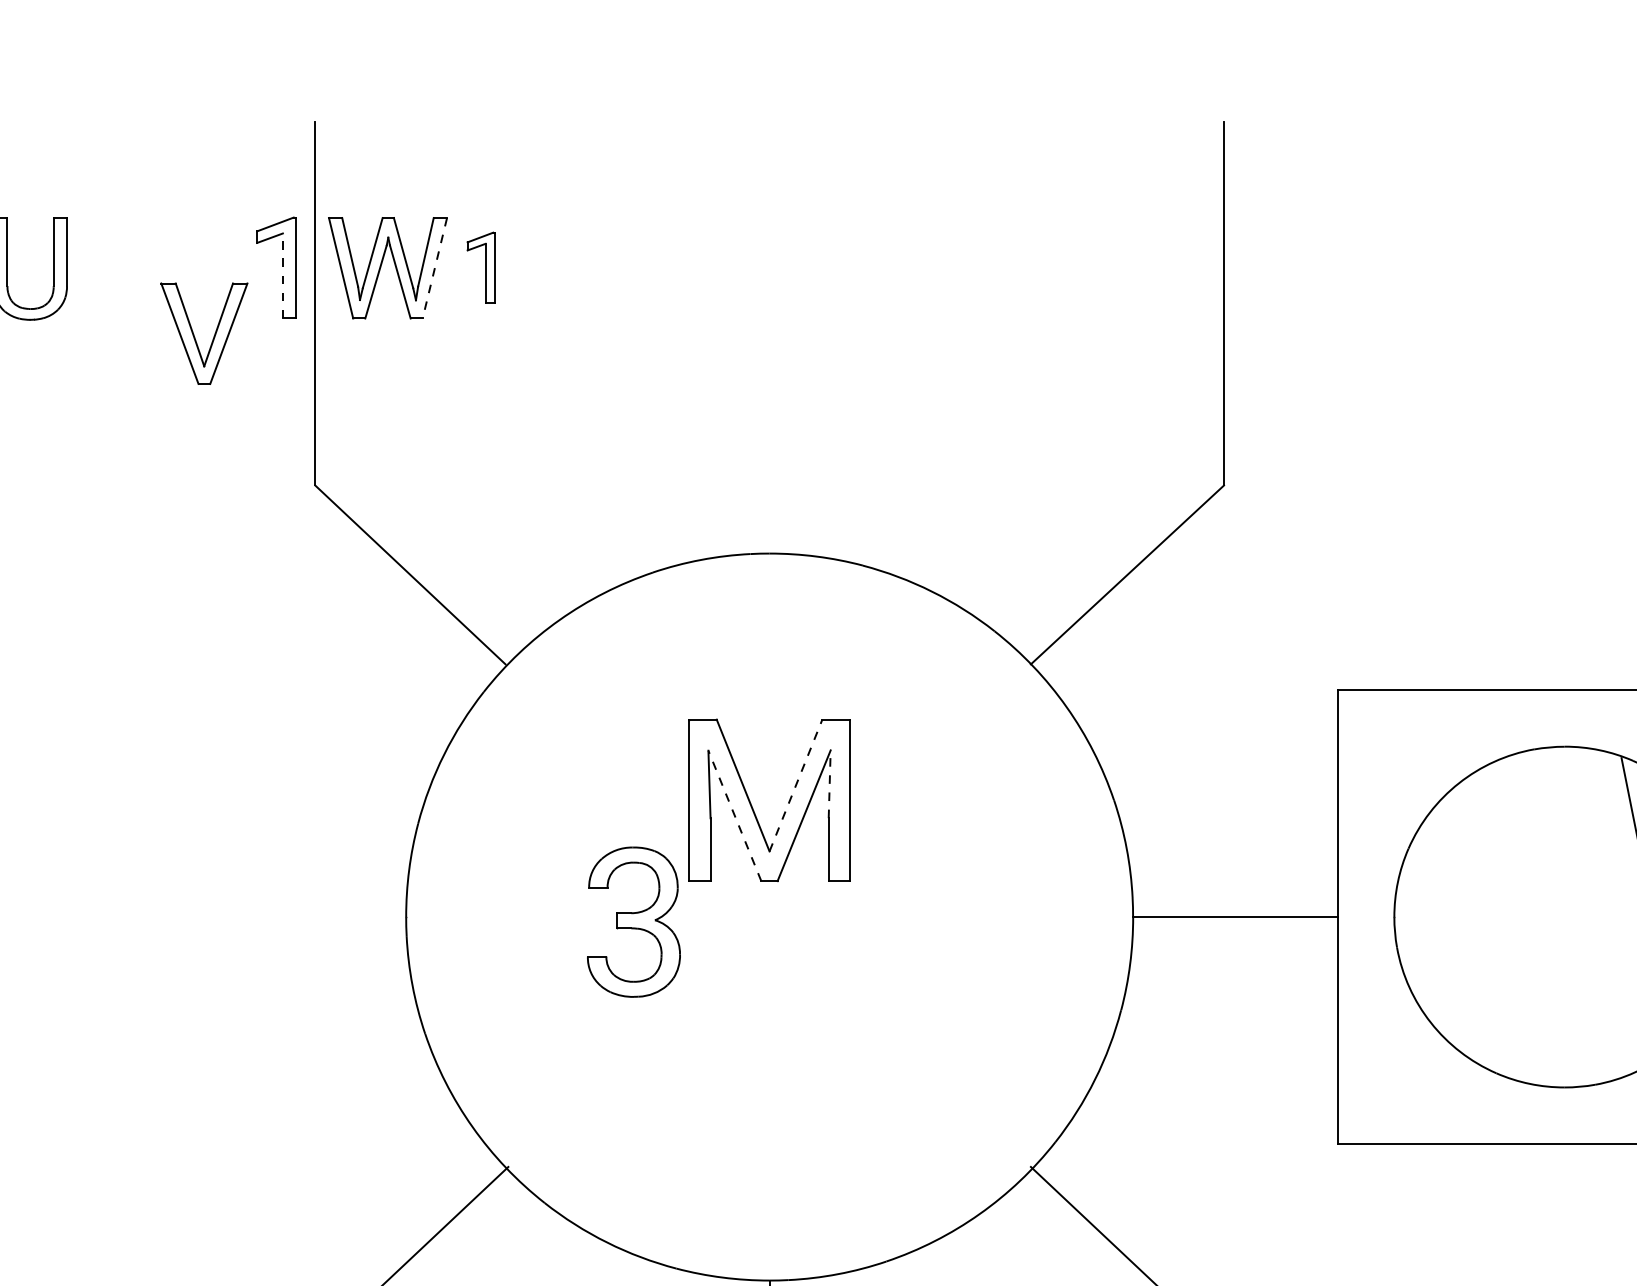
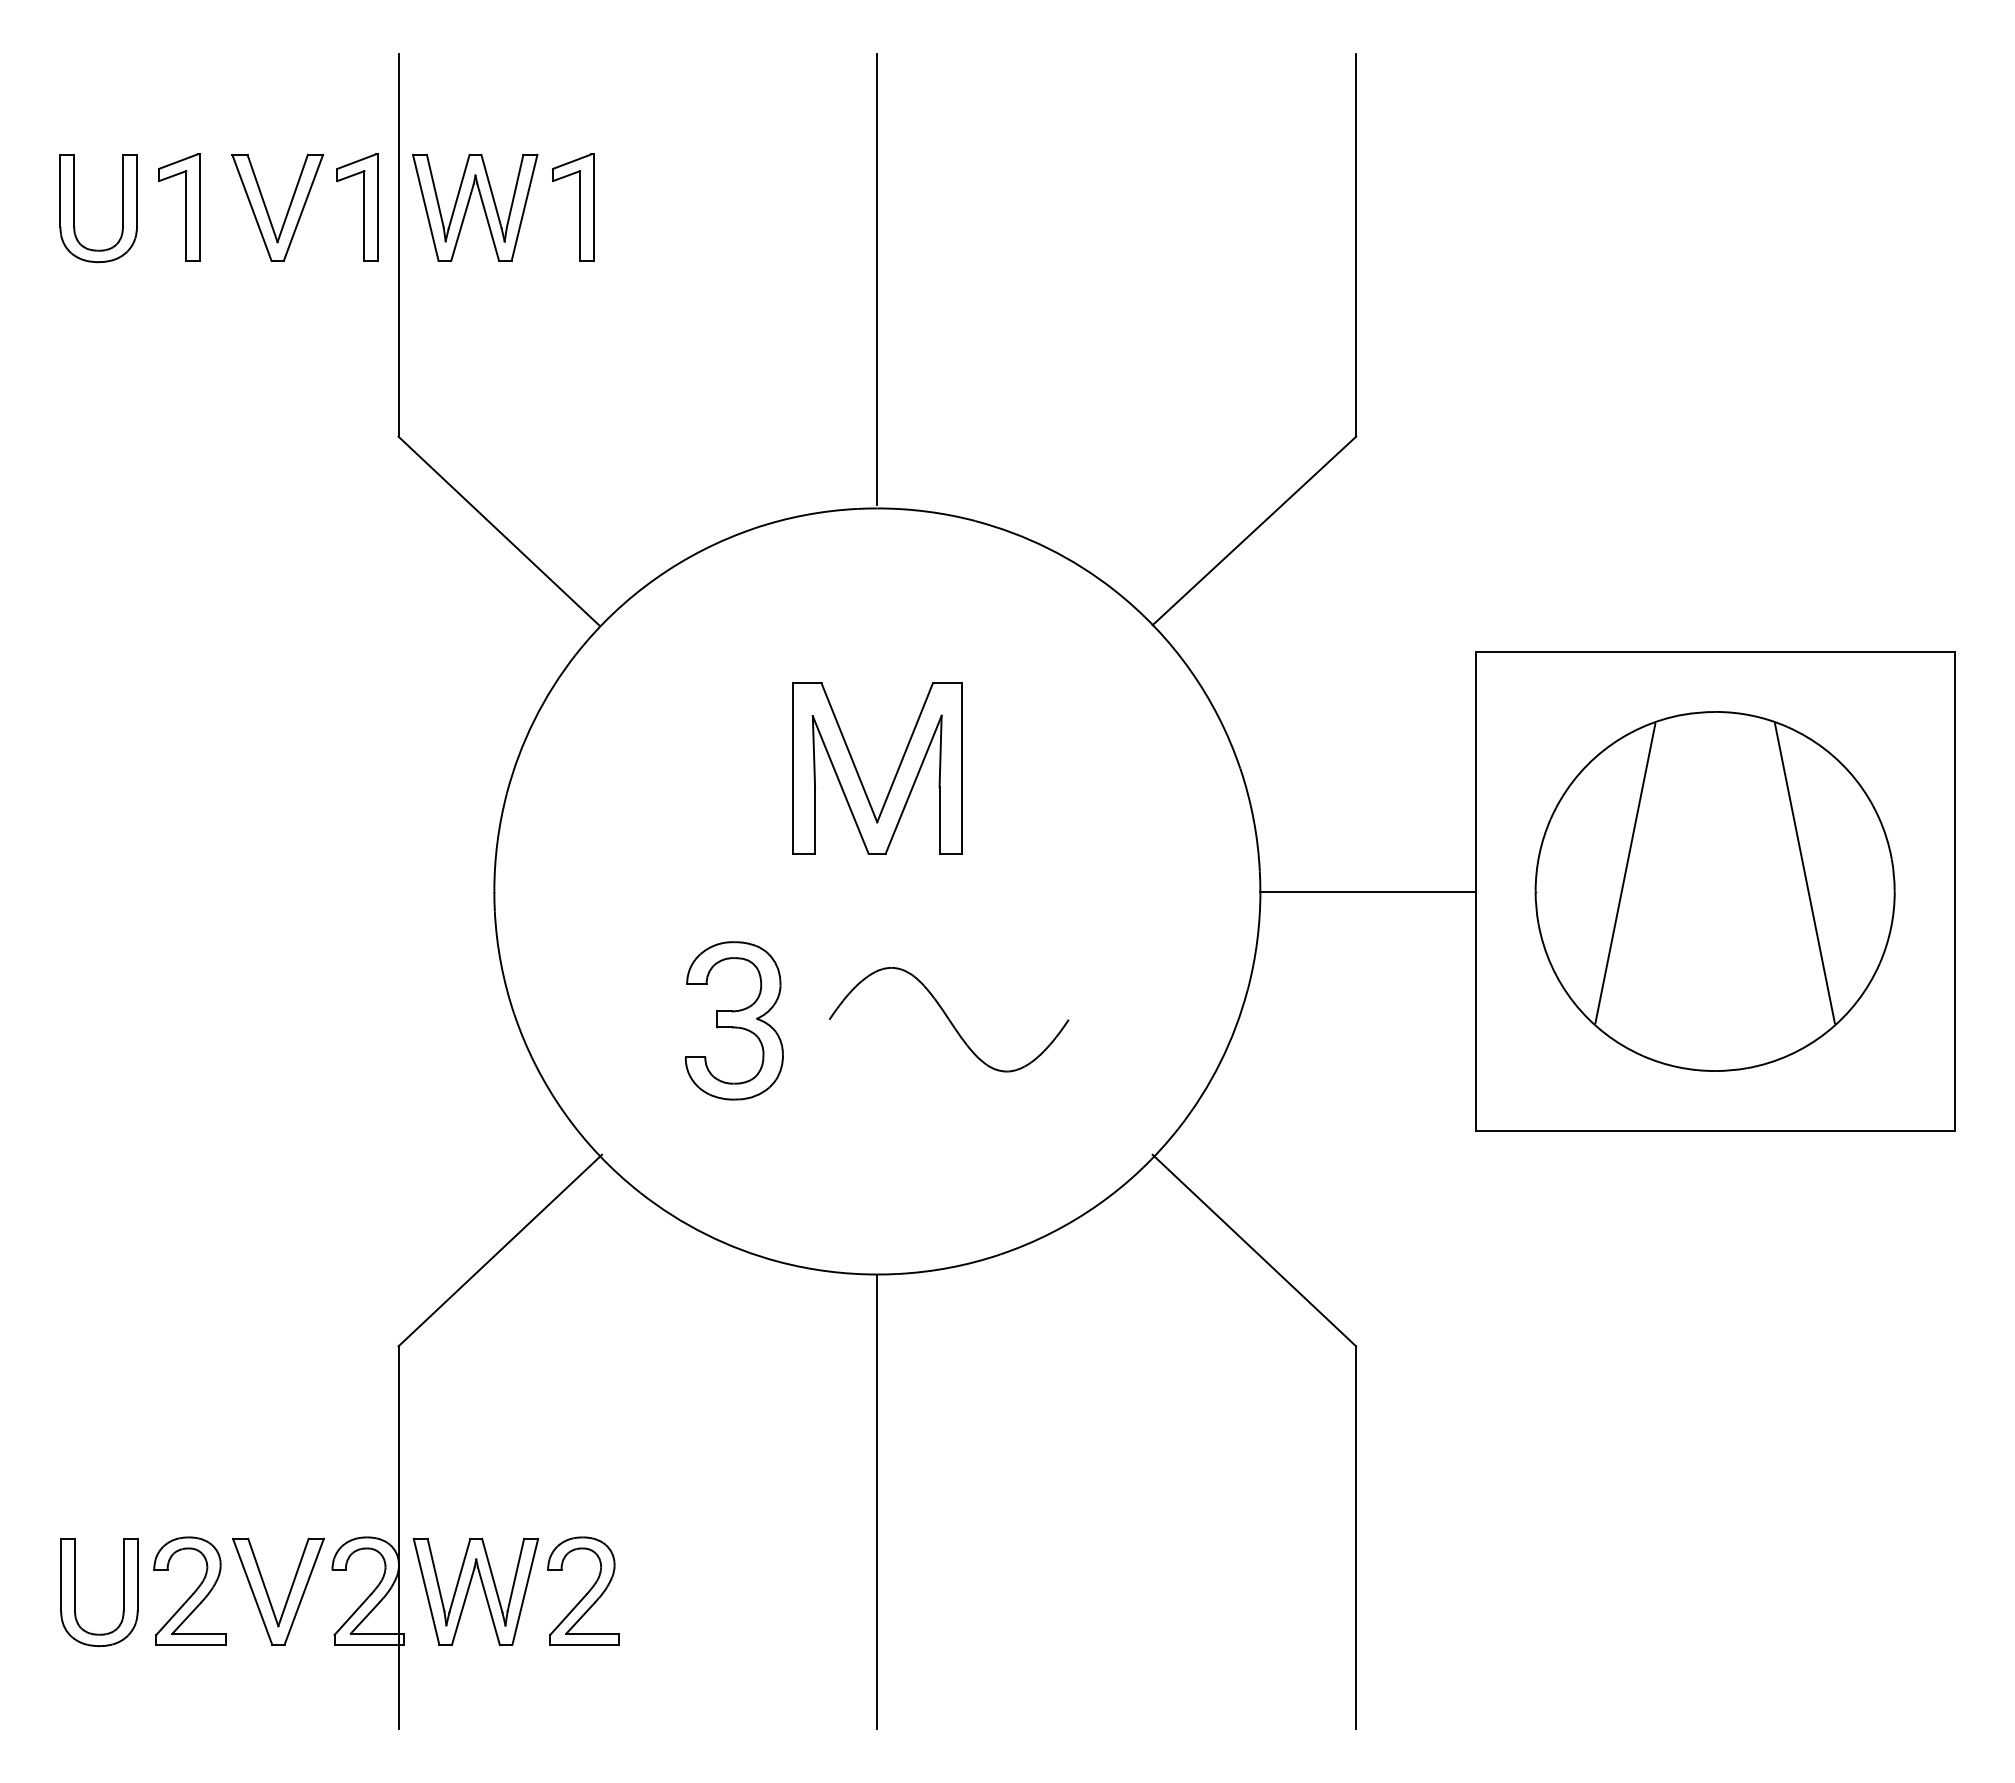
part: (107, 267) -> (179, 207), added
part: (481, 267) -> (573, 207), size x1.43
line: (434, 268) -> (524, 208), dashed -> solid
line: (282, 275) -> (364, 215), dashed -> solid
part: (194, 335) -> (267, 209), moved
line: (769, 336) -> (877, 279), added
line: (829, 784) -> (940, 751), dashed -> solid
line: (796, 785) -> (905, 752), dashed -> solid
line: (734, 815) -> (840, 784), dashed -> solid
line: (1479, 900) -> (1625, 873), added
part: (633, 921) -> (733, 1020), moved
part: (838, 1038) -> (949, 1019), added

